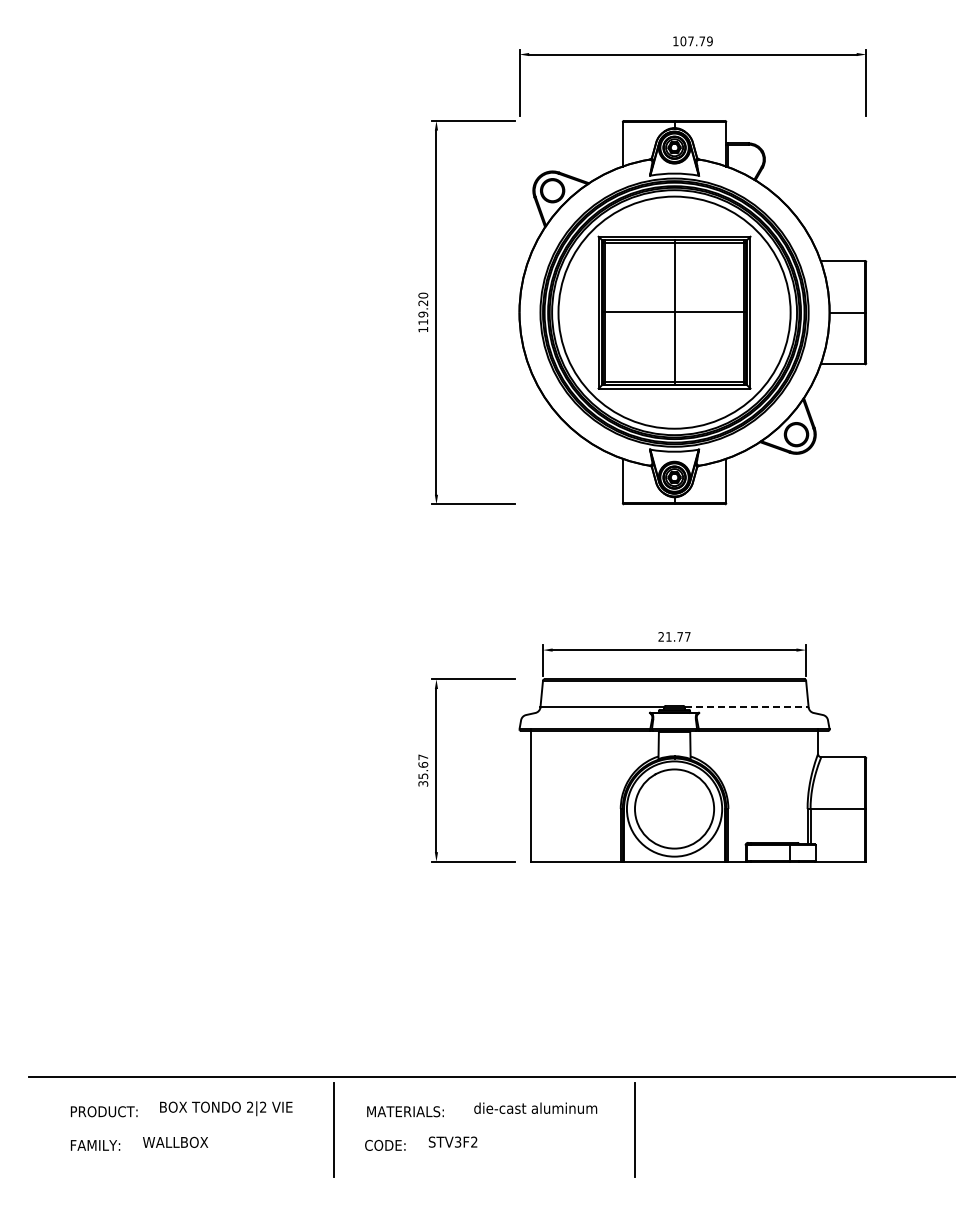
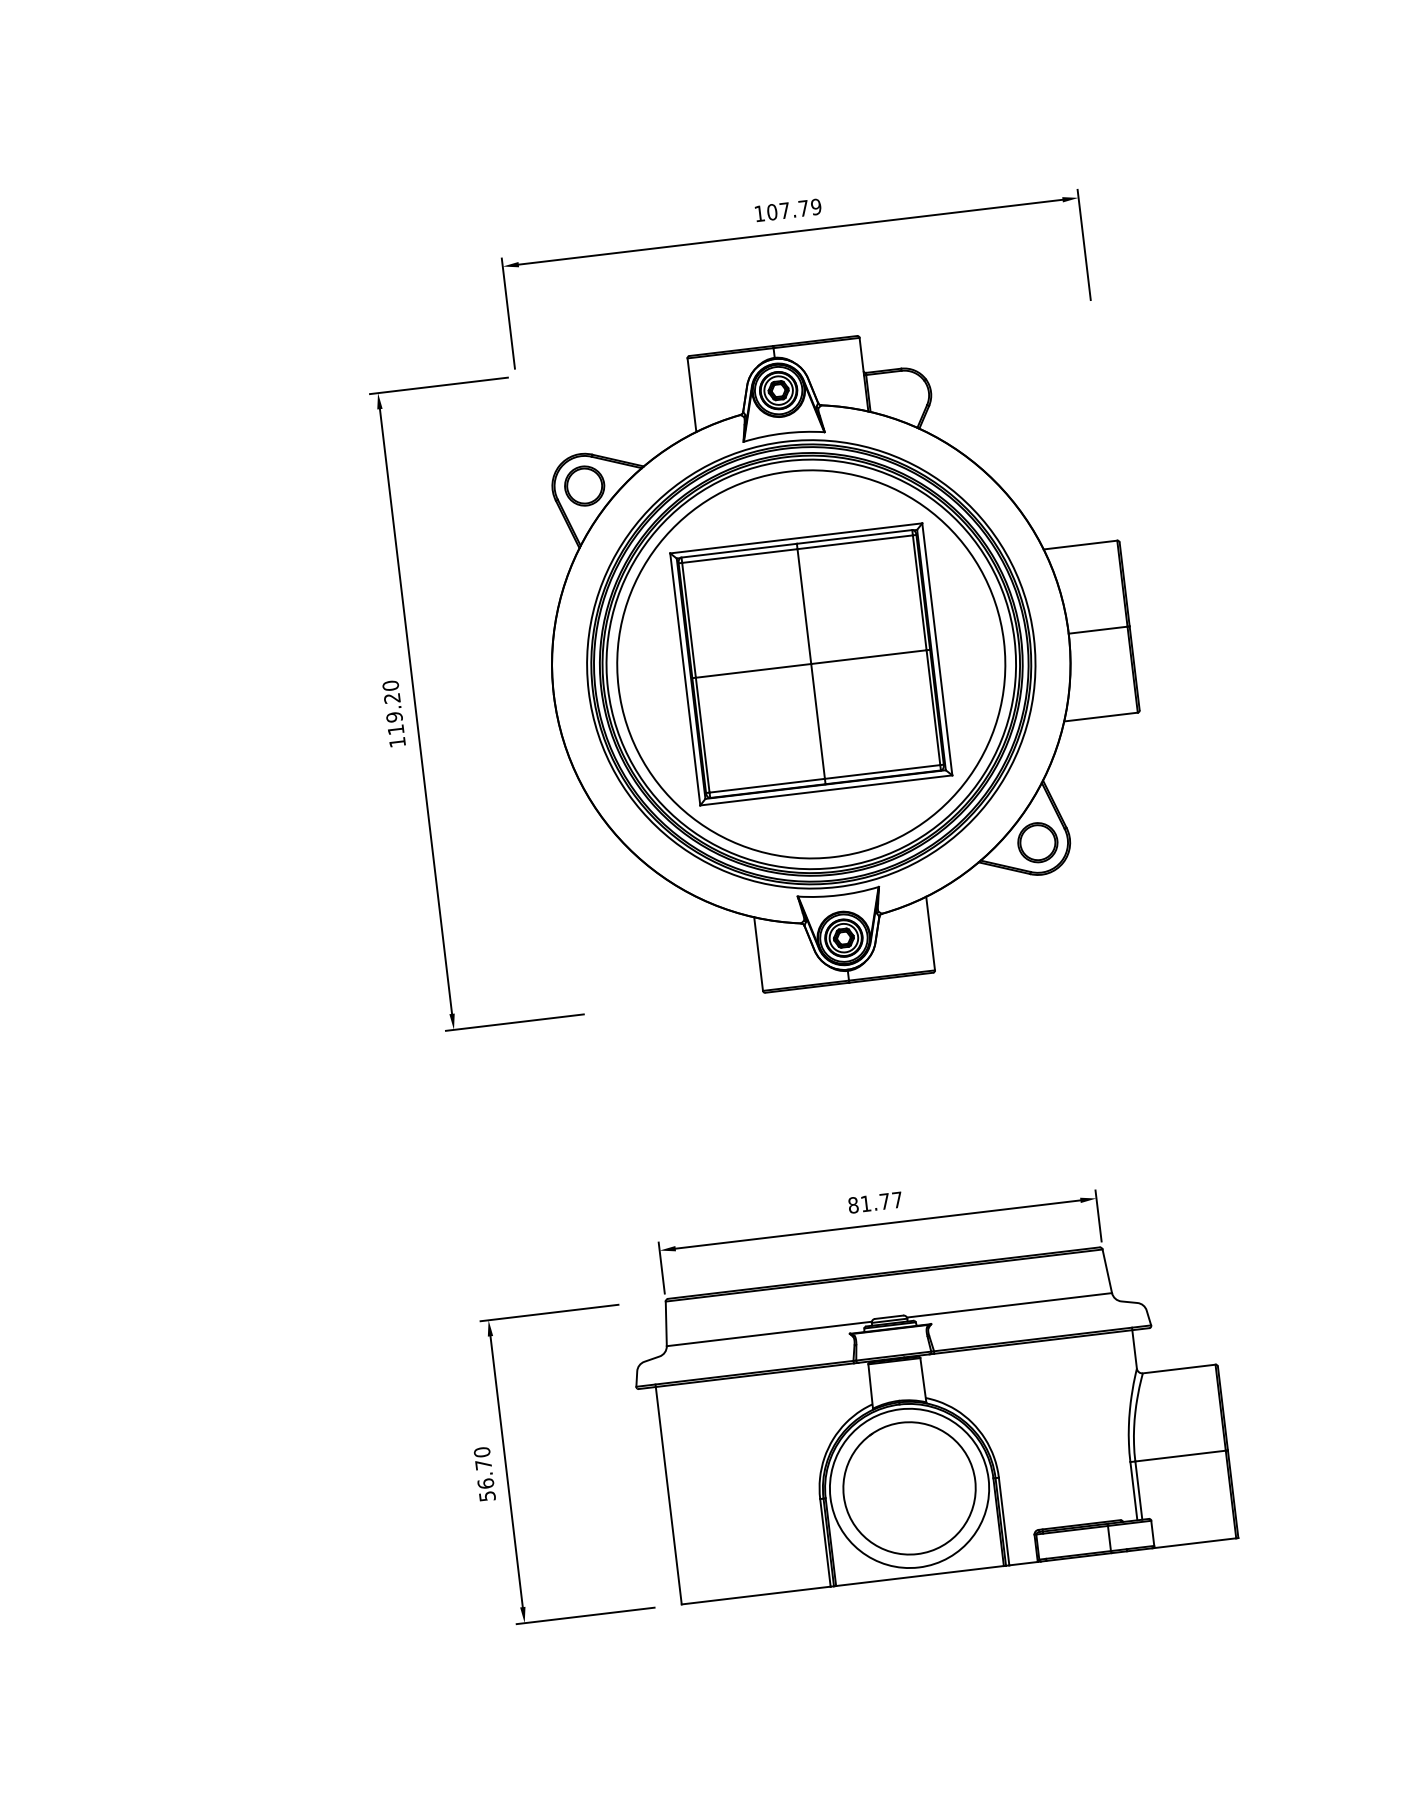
text: (661, 636) -> (853, 1204), 21.77 -> 81.77
line: (746, 707) -> (1008, 1305), dashed -> solid
text: (423, 770) -> (485, 1474), 35.67 -> 56.70

